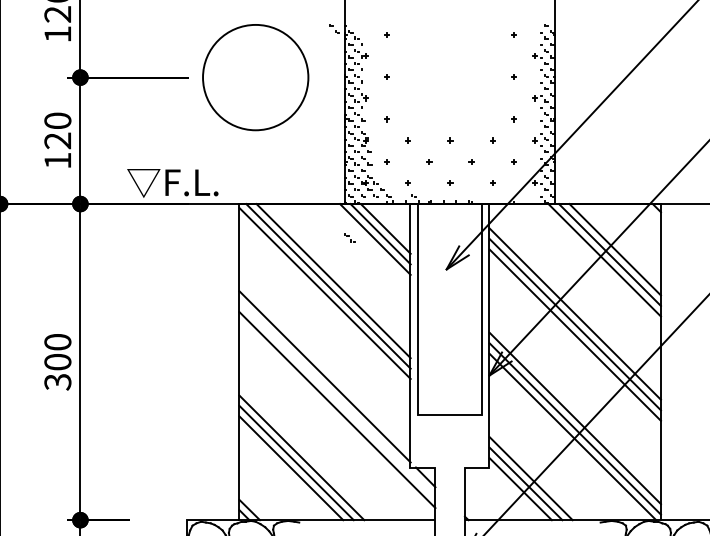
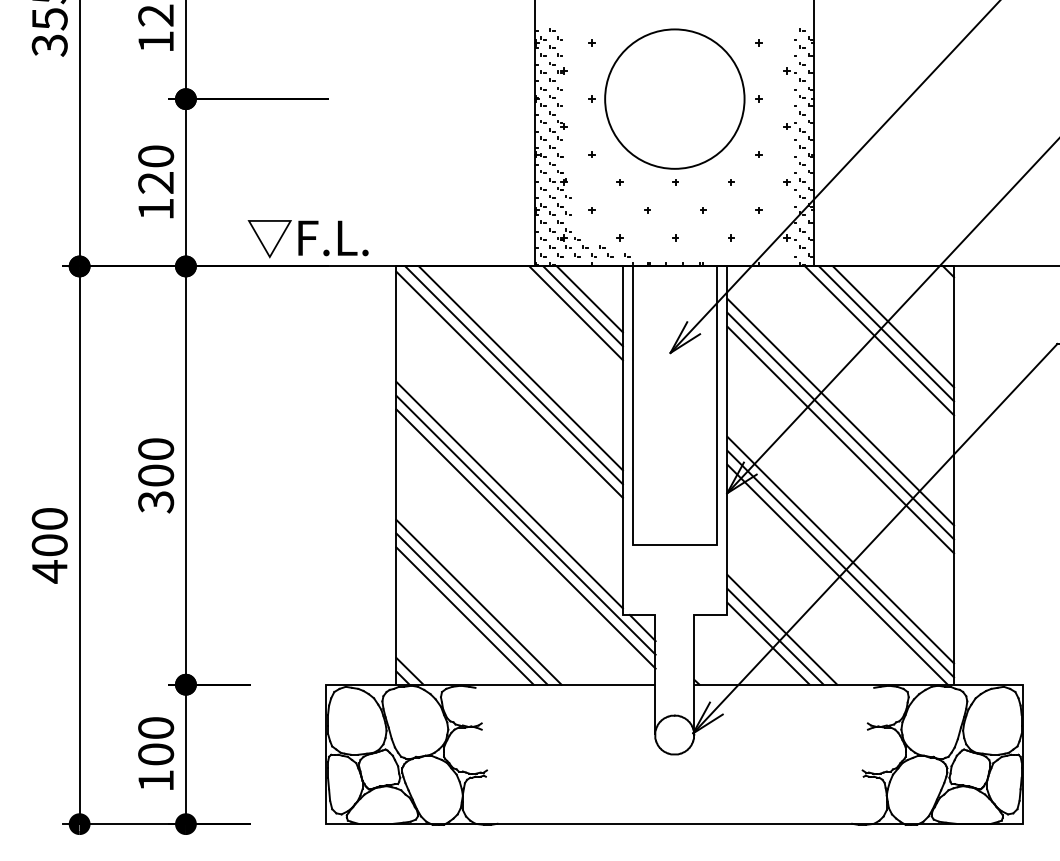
part: (334, 28) -> (555, 34), moved
circle: (255, 77) -> (674, 98), moved
part: (349, 238) -> (606, 251), moved
line: (337, 399) -> (525, 524), added

